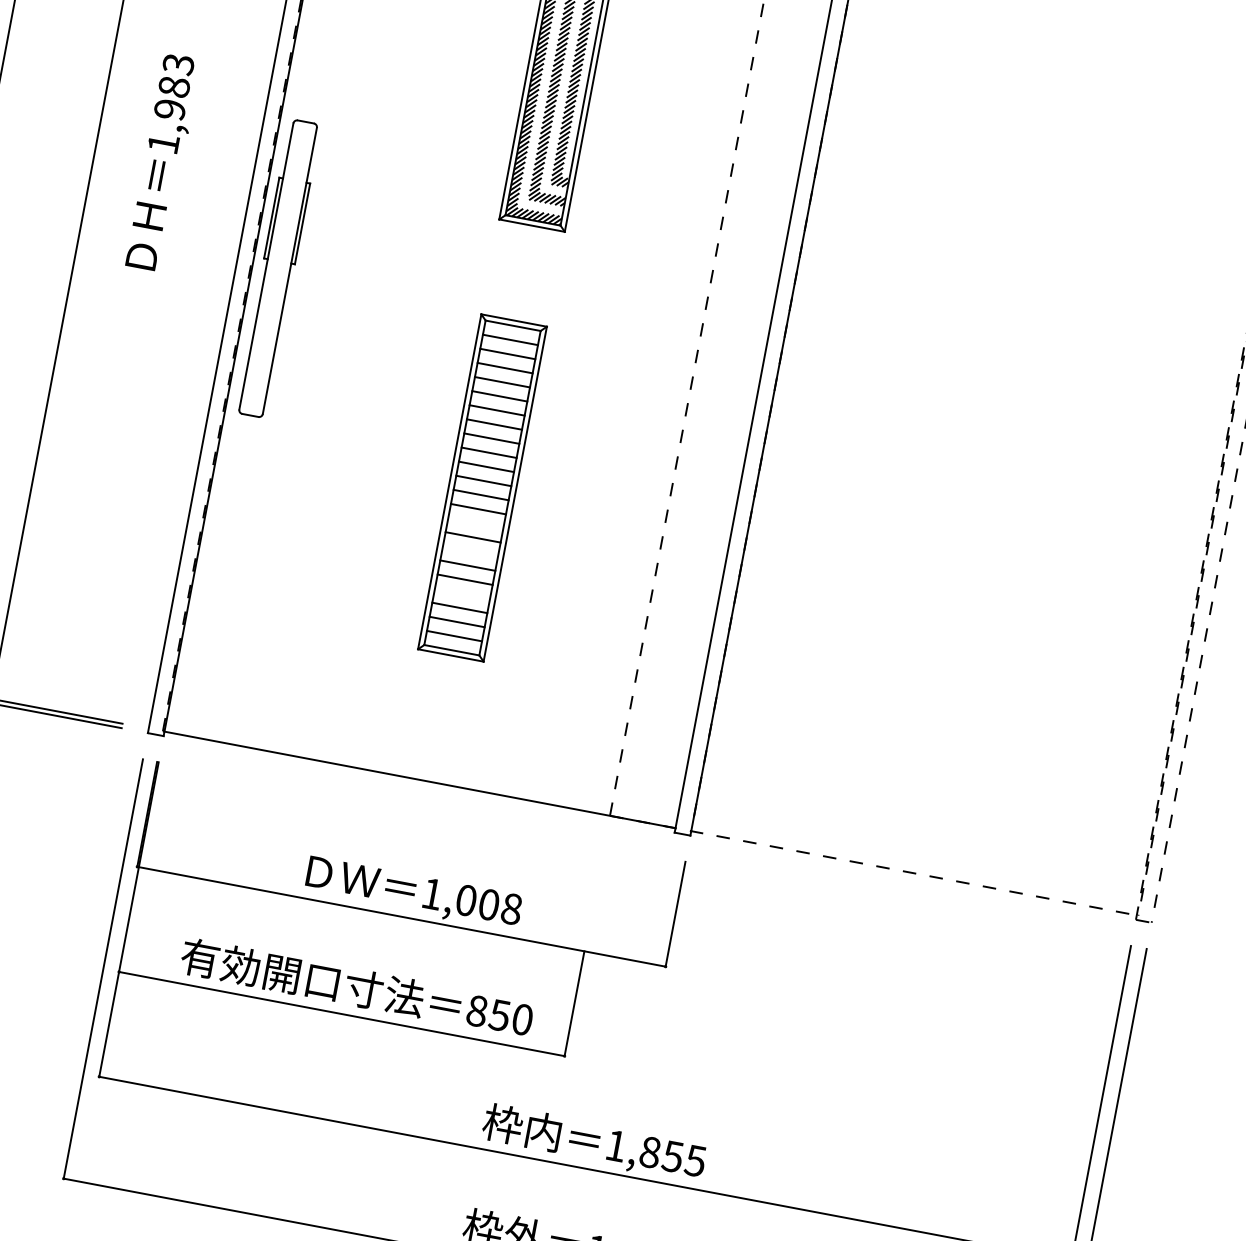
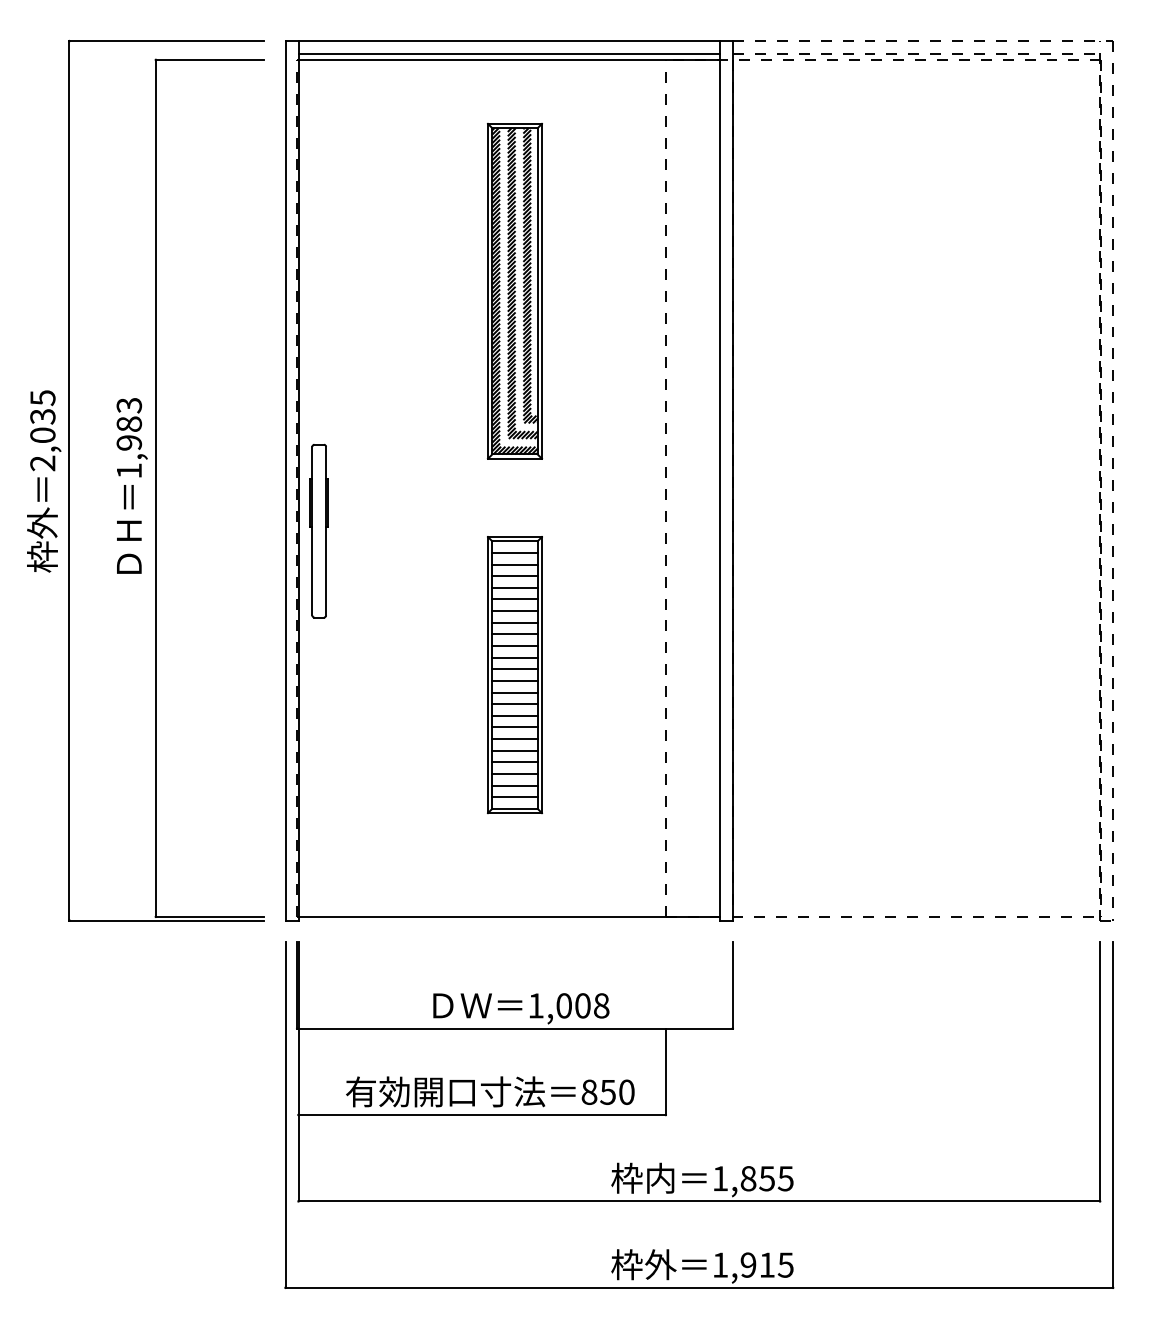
text: (162, 161) -> (131, 485), moved
part: (277, 267) -> (318, 530), size x0.71
line: (475, 523) -> (514, 704), added
line: (469, 551) -> (514, 727), added
line: (461, 593) -> (514, 762), added

